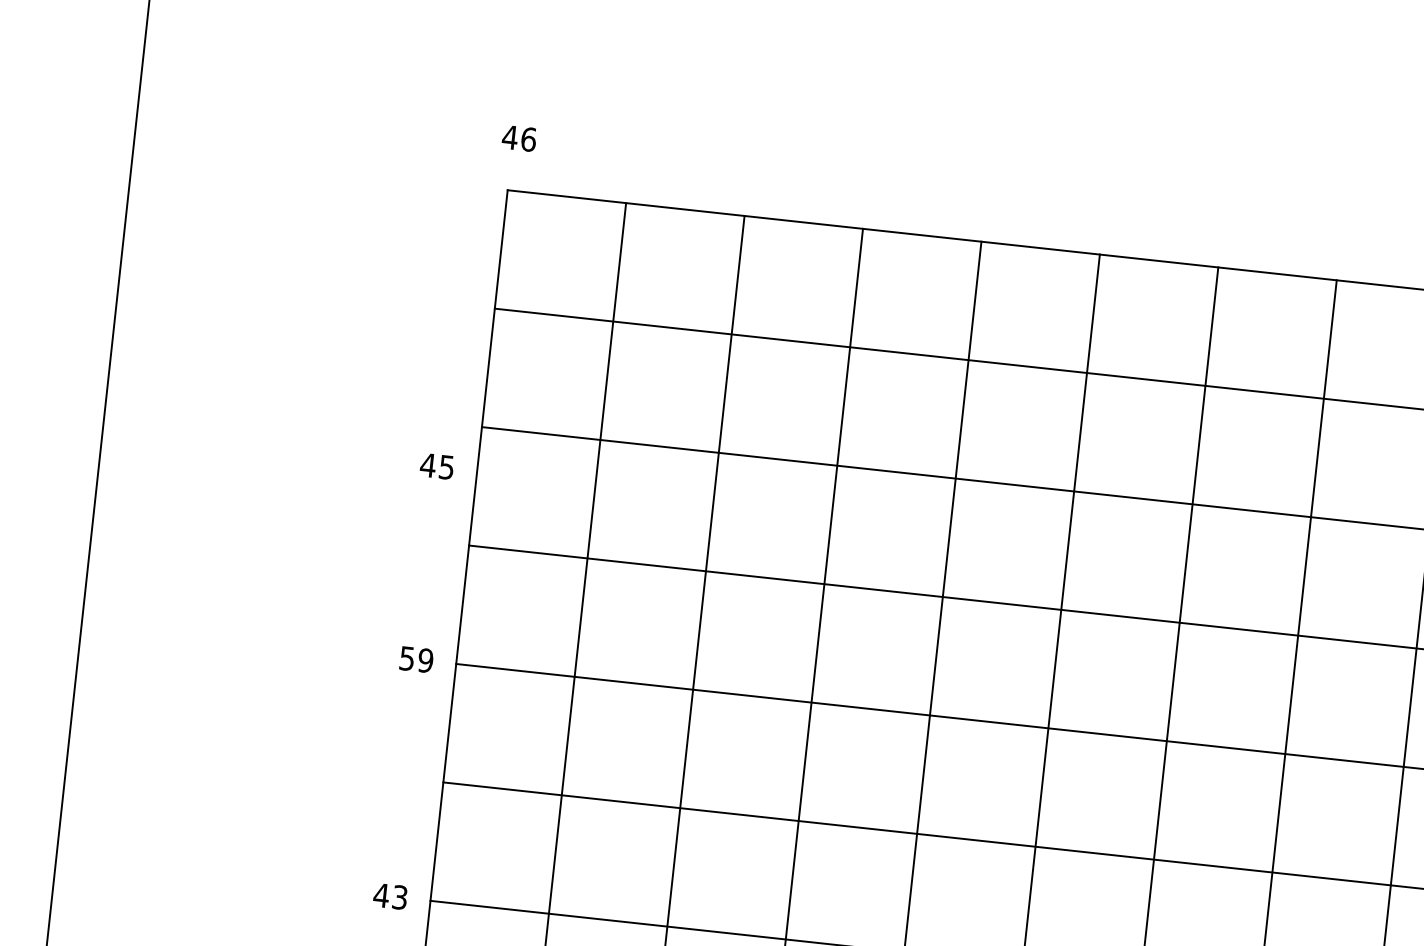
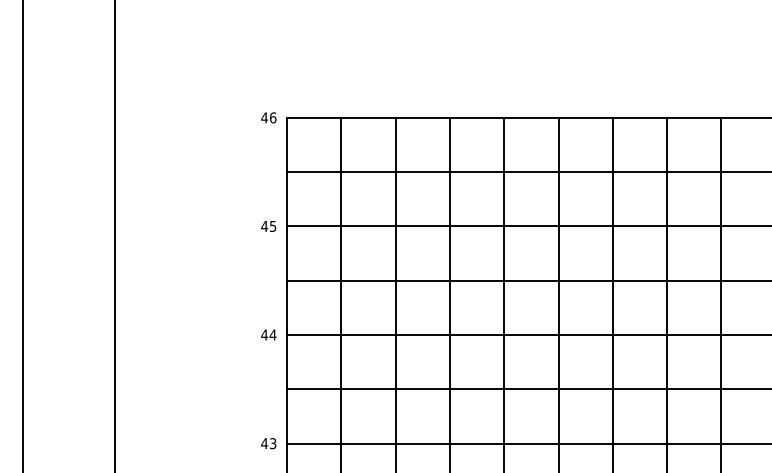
text: (518, 137) -> (268, 117), moved
text: (436, 466) -> (268, 226), moved
text: (415, 658) -> (268, 334), 59 -> 44

